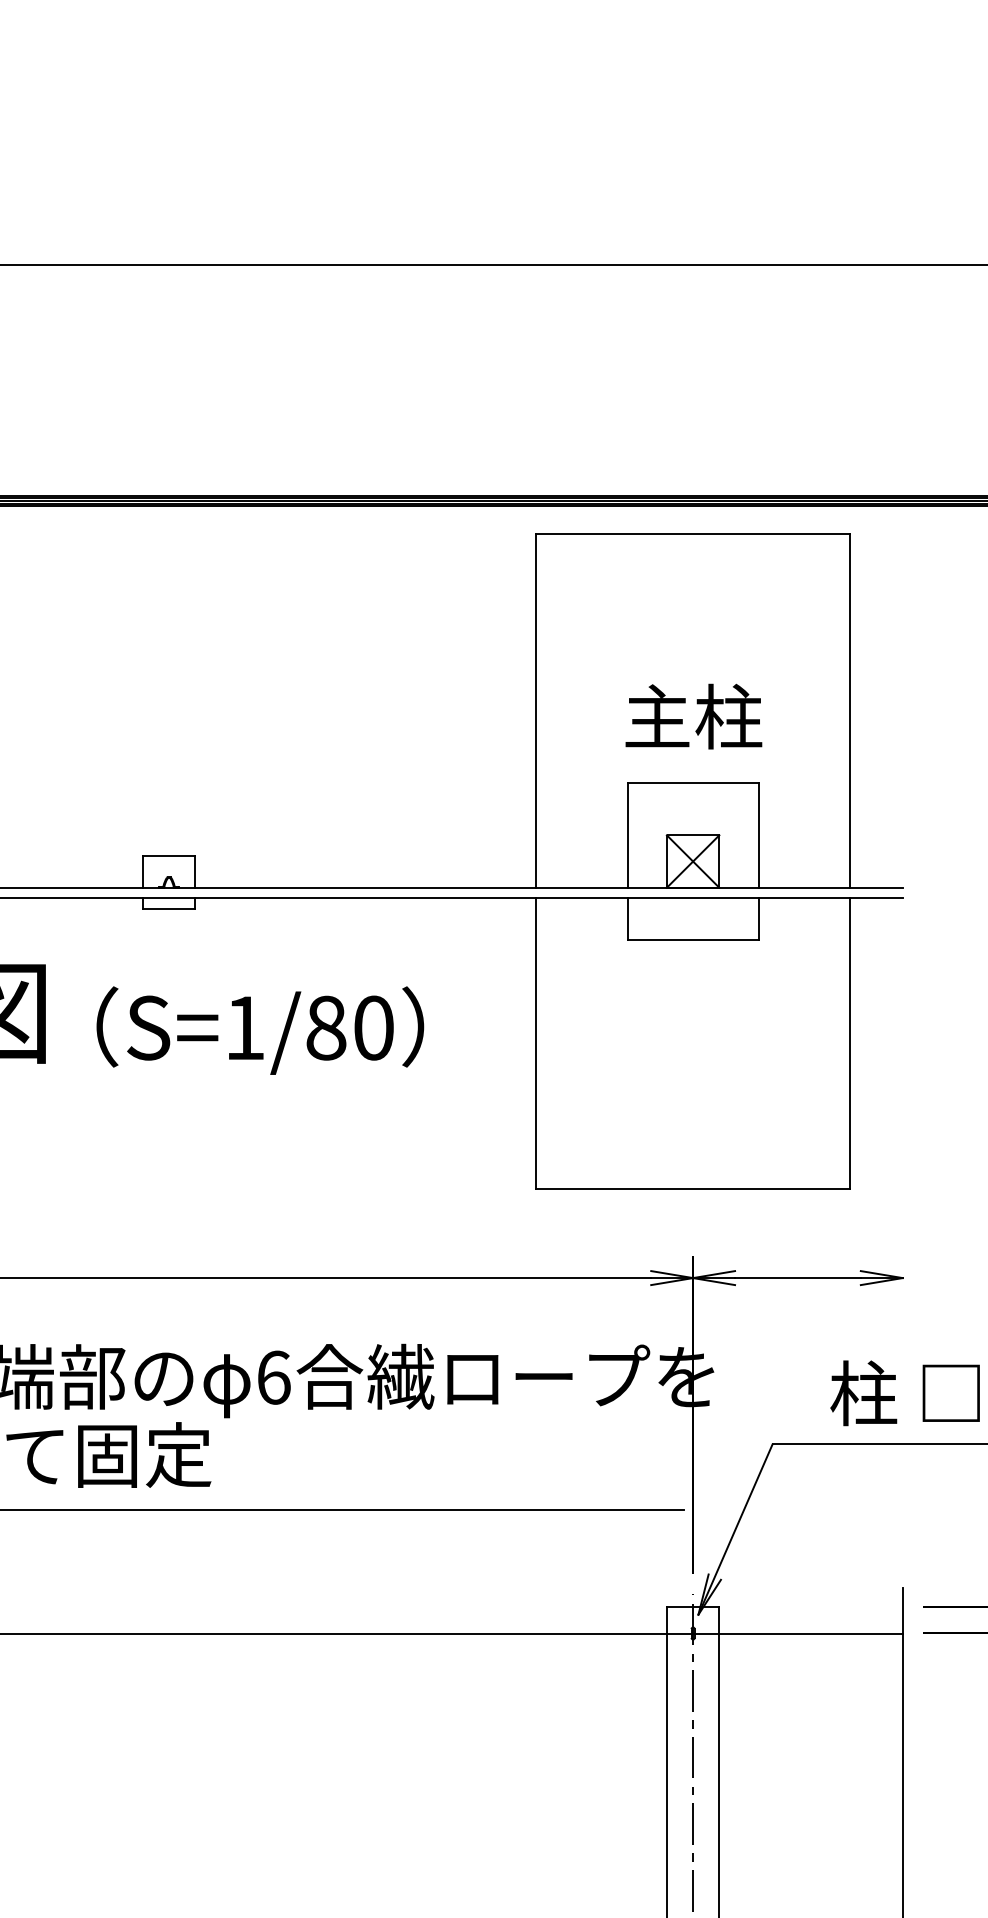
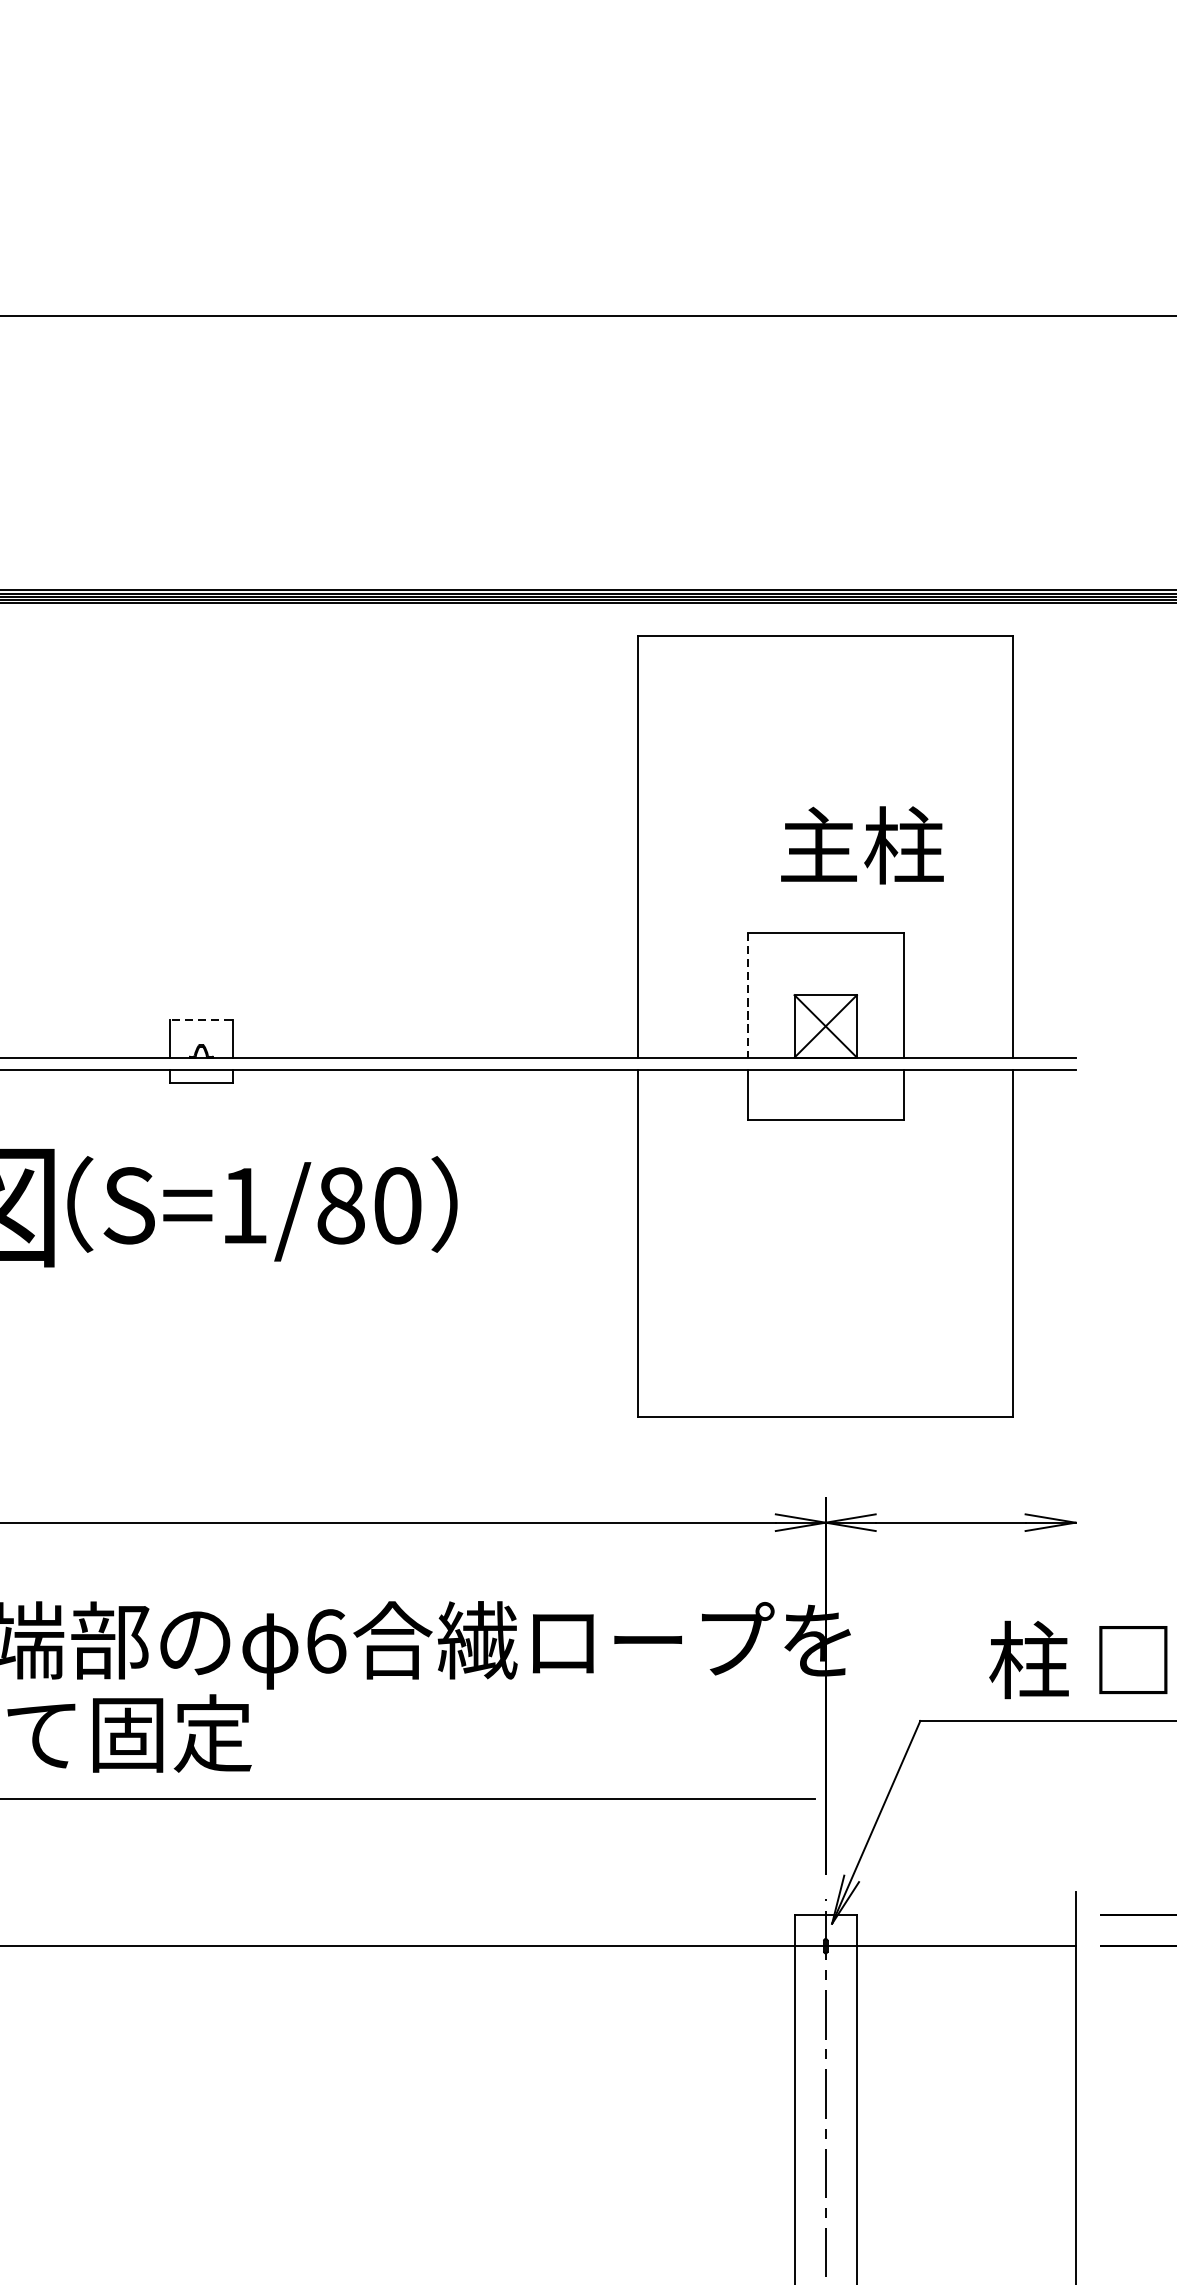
text: (693, 716) -> (861, 845), moved
line: (627, 835) -> (747, 995), solid -> dashed
line: (168, 856) -> (200, 1020), solid -> dashed
text: (260, 1030) -> (262, 1208), moved

